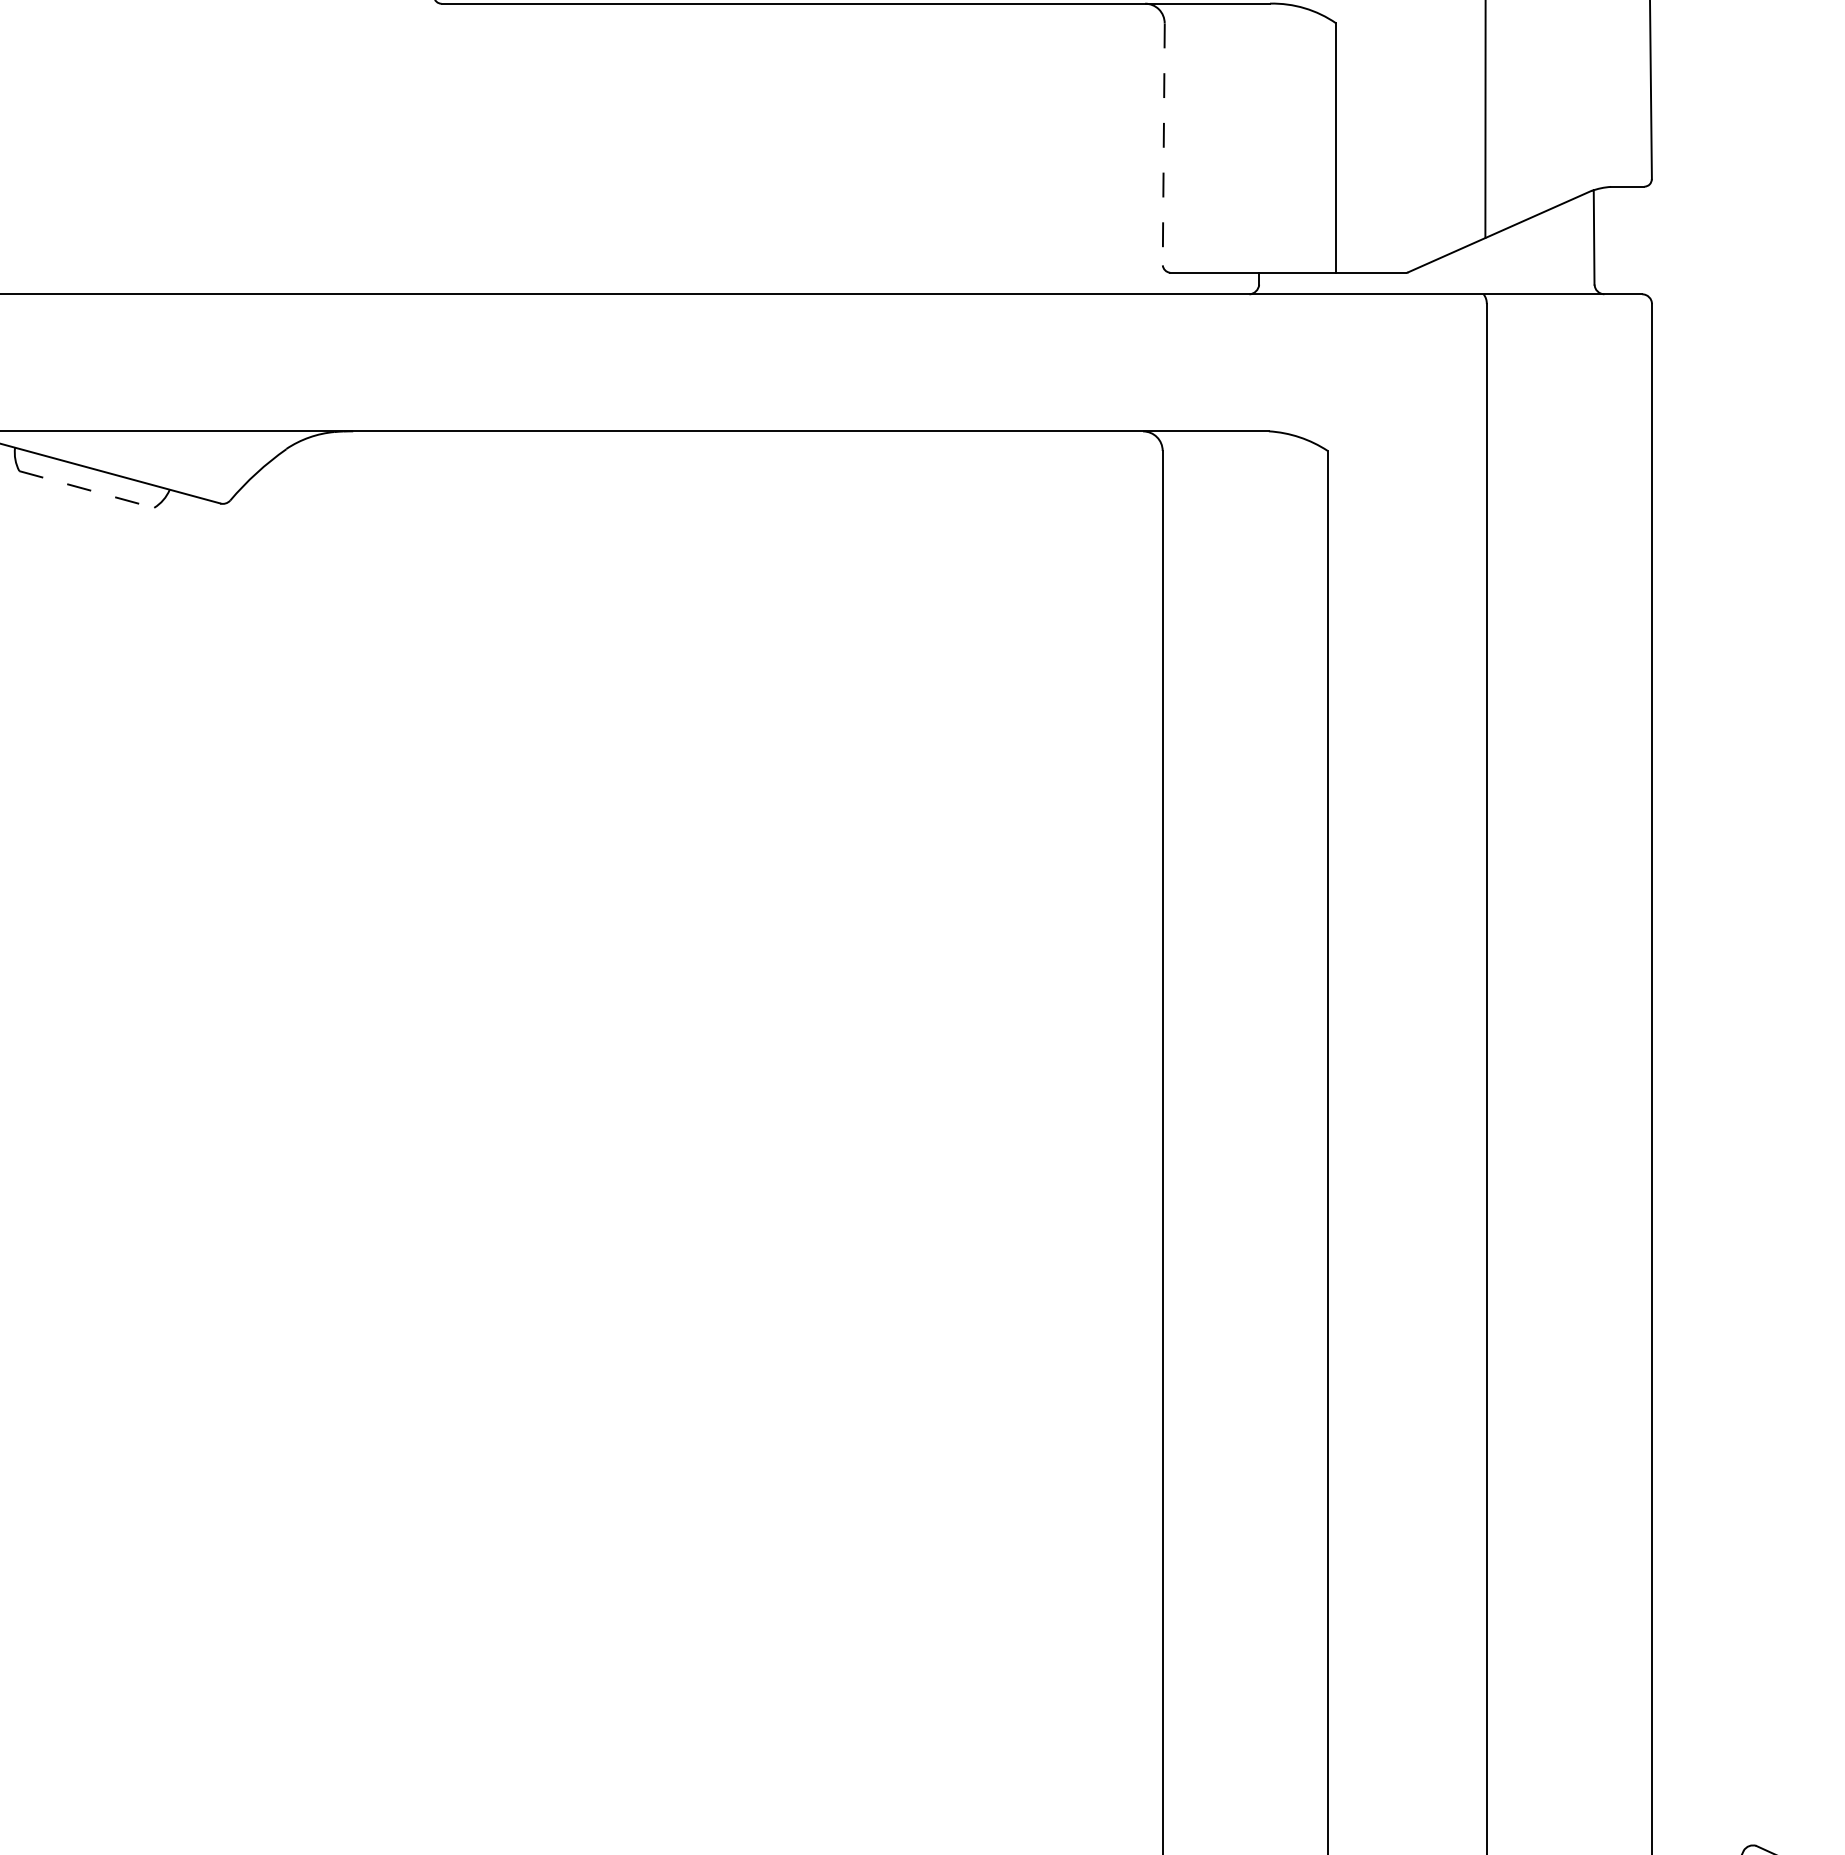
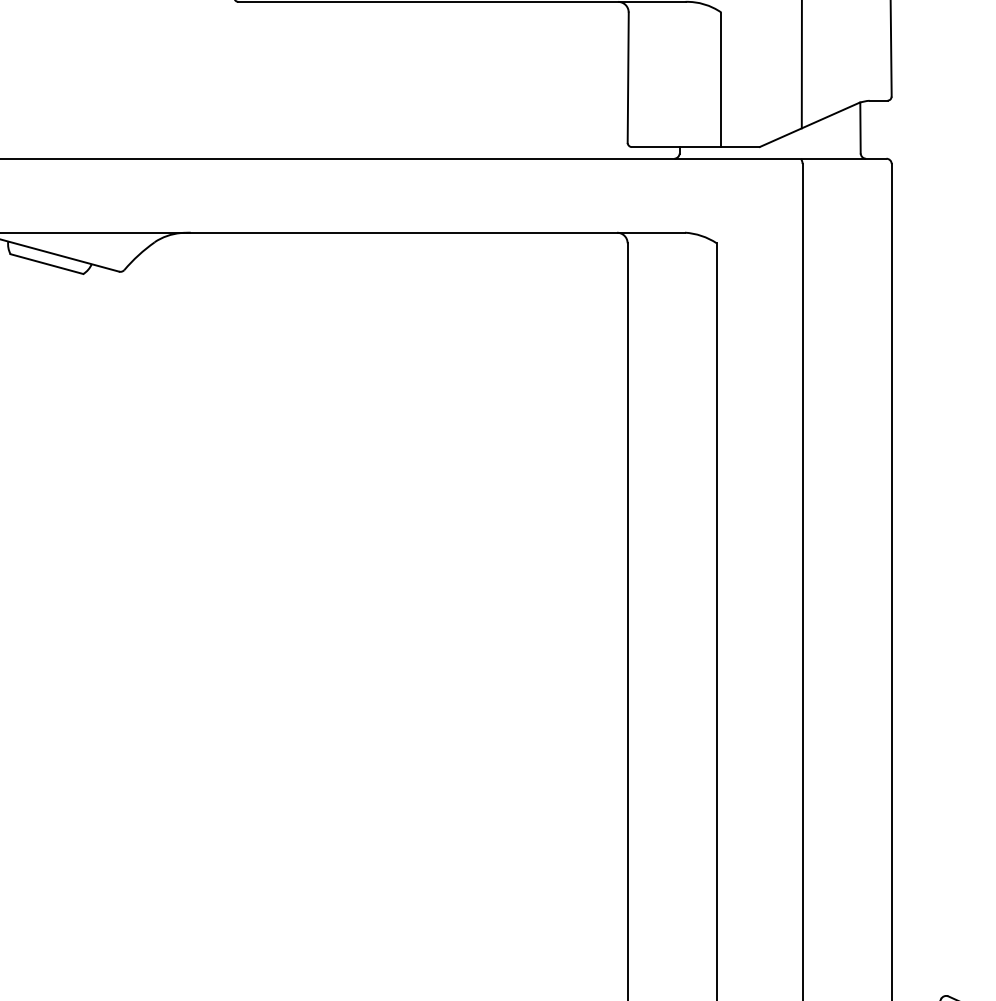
line: (1164, 145) -> (628, 78), dashed -> solid
line: (85, 490) -> (46, 264), dashed -> solid

